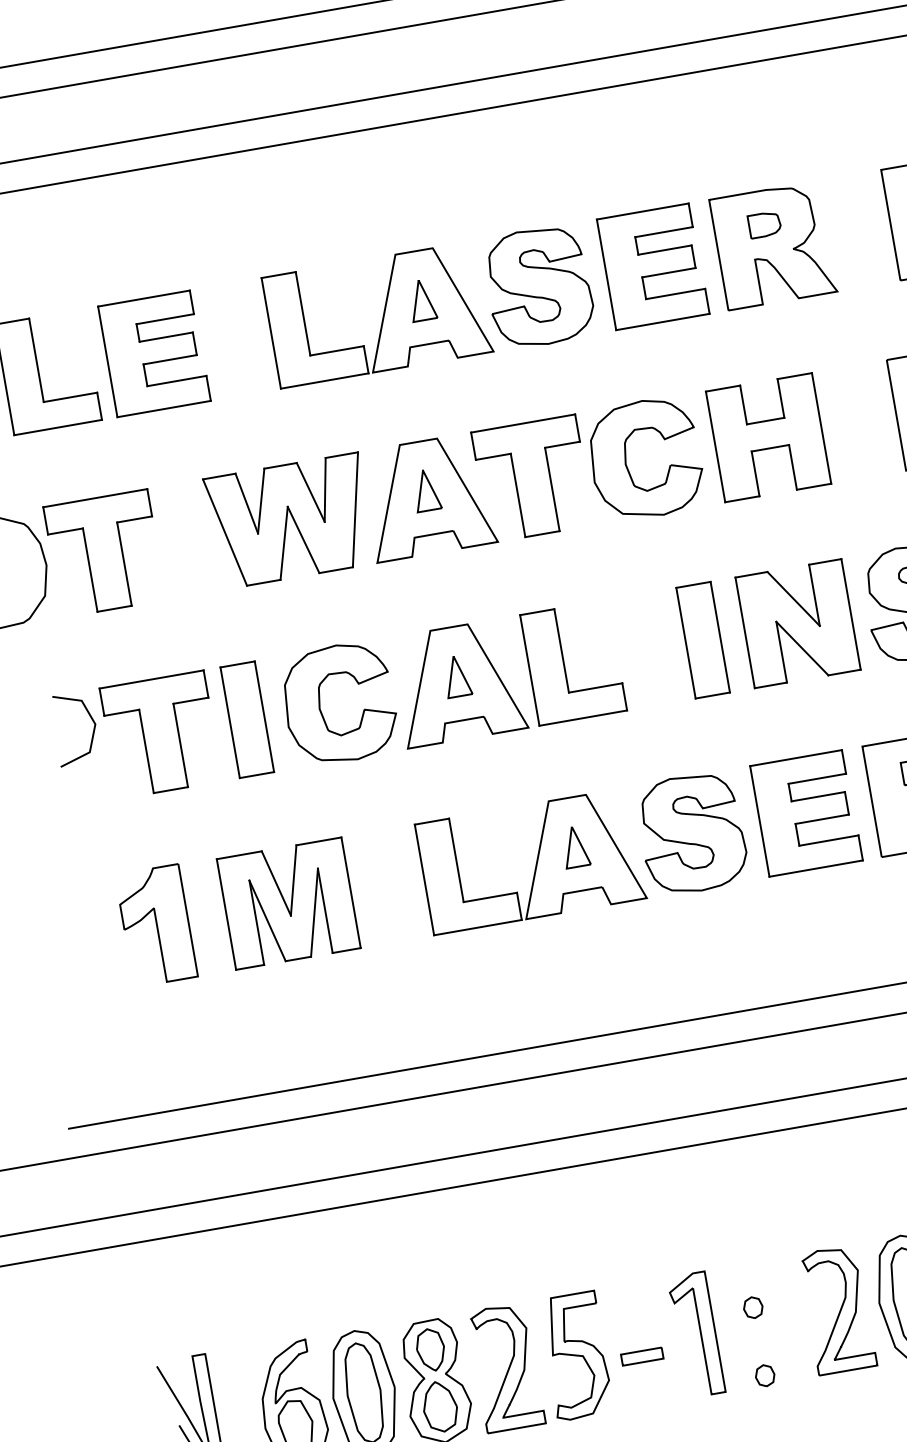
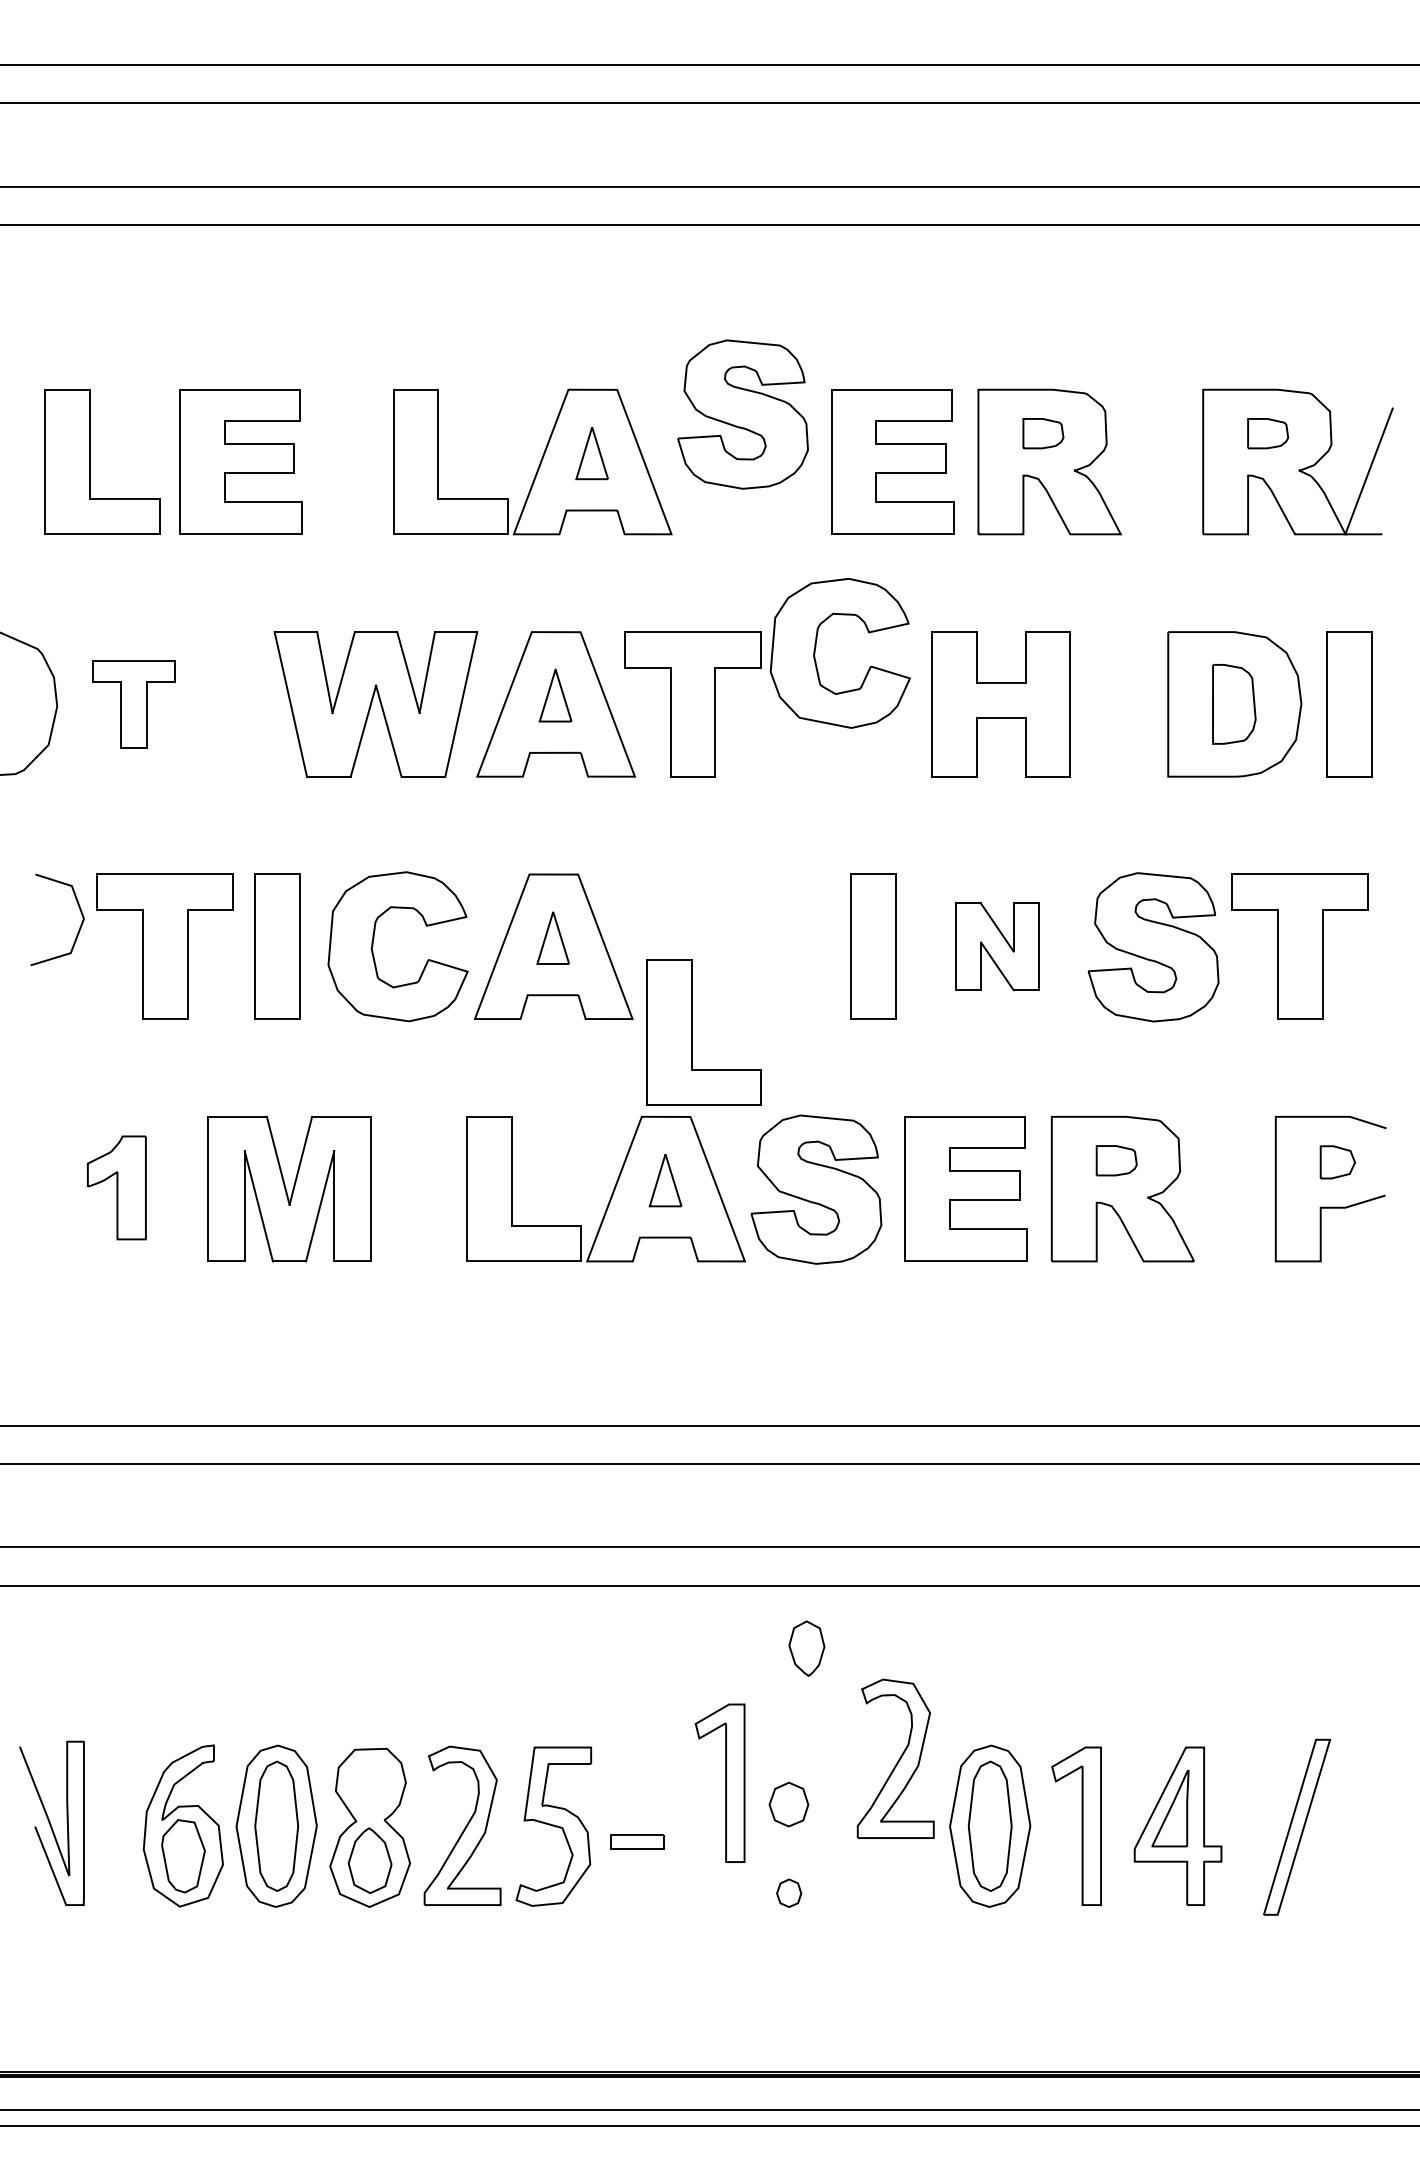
part: (538, 287) -> (742, 414), moved
part: (626, 457) -> (816, 647), moved
part: (104, 553) -> (133, 704), size x0.6
part: (798, 623) -> (997, 946), size x0.6
part: (564, 664) -> (692, 1032), moved
part: (156, 925) -> (116, 1187), size x0.7
part: (753, 1307) -> (789, 1803), size x1.6
part: (837, 1309) -> (895, 1758), moved
part: (695, 1334) -> (719, 1782), moved
part: (430, 1349) -> (806, 1648), moved

